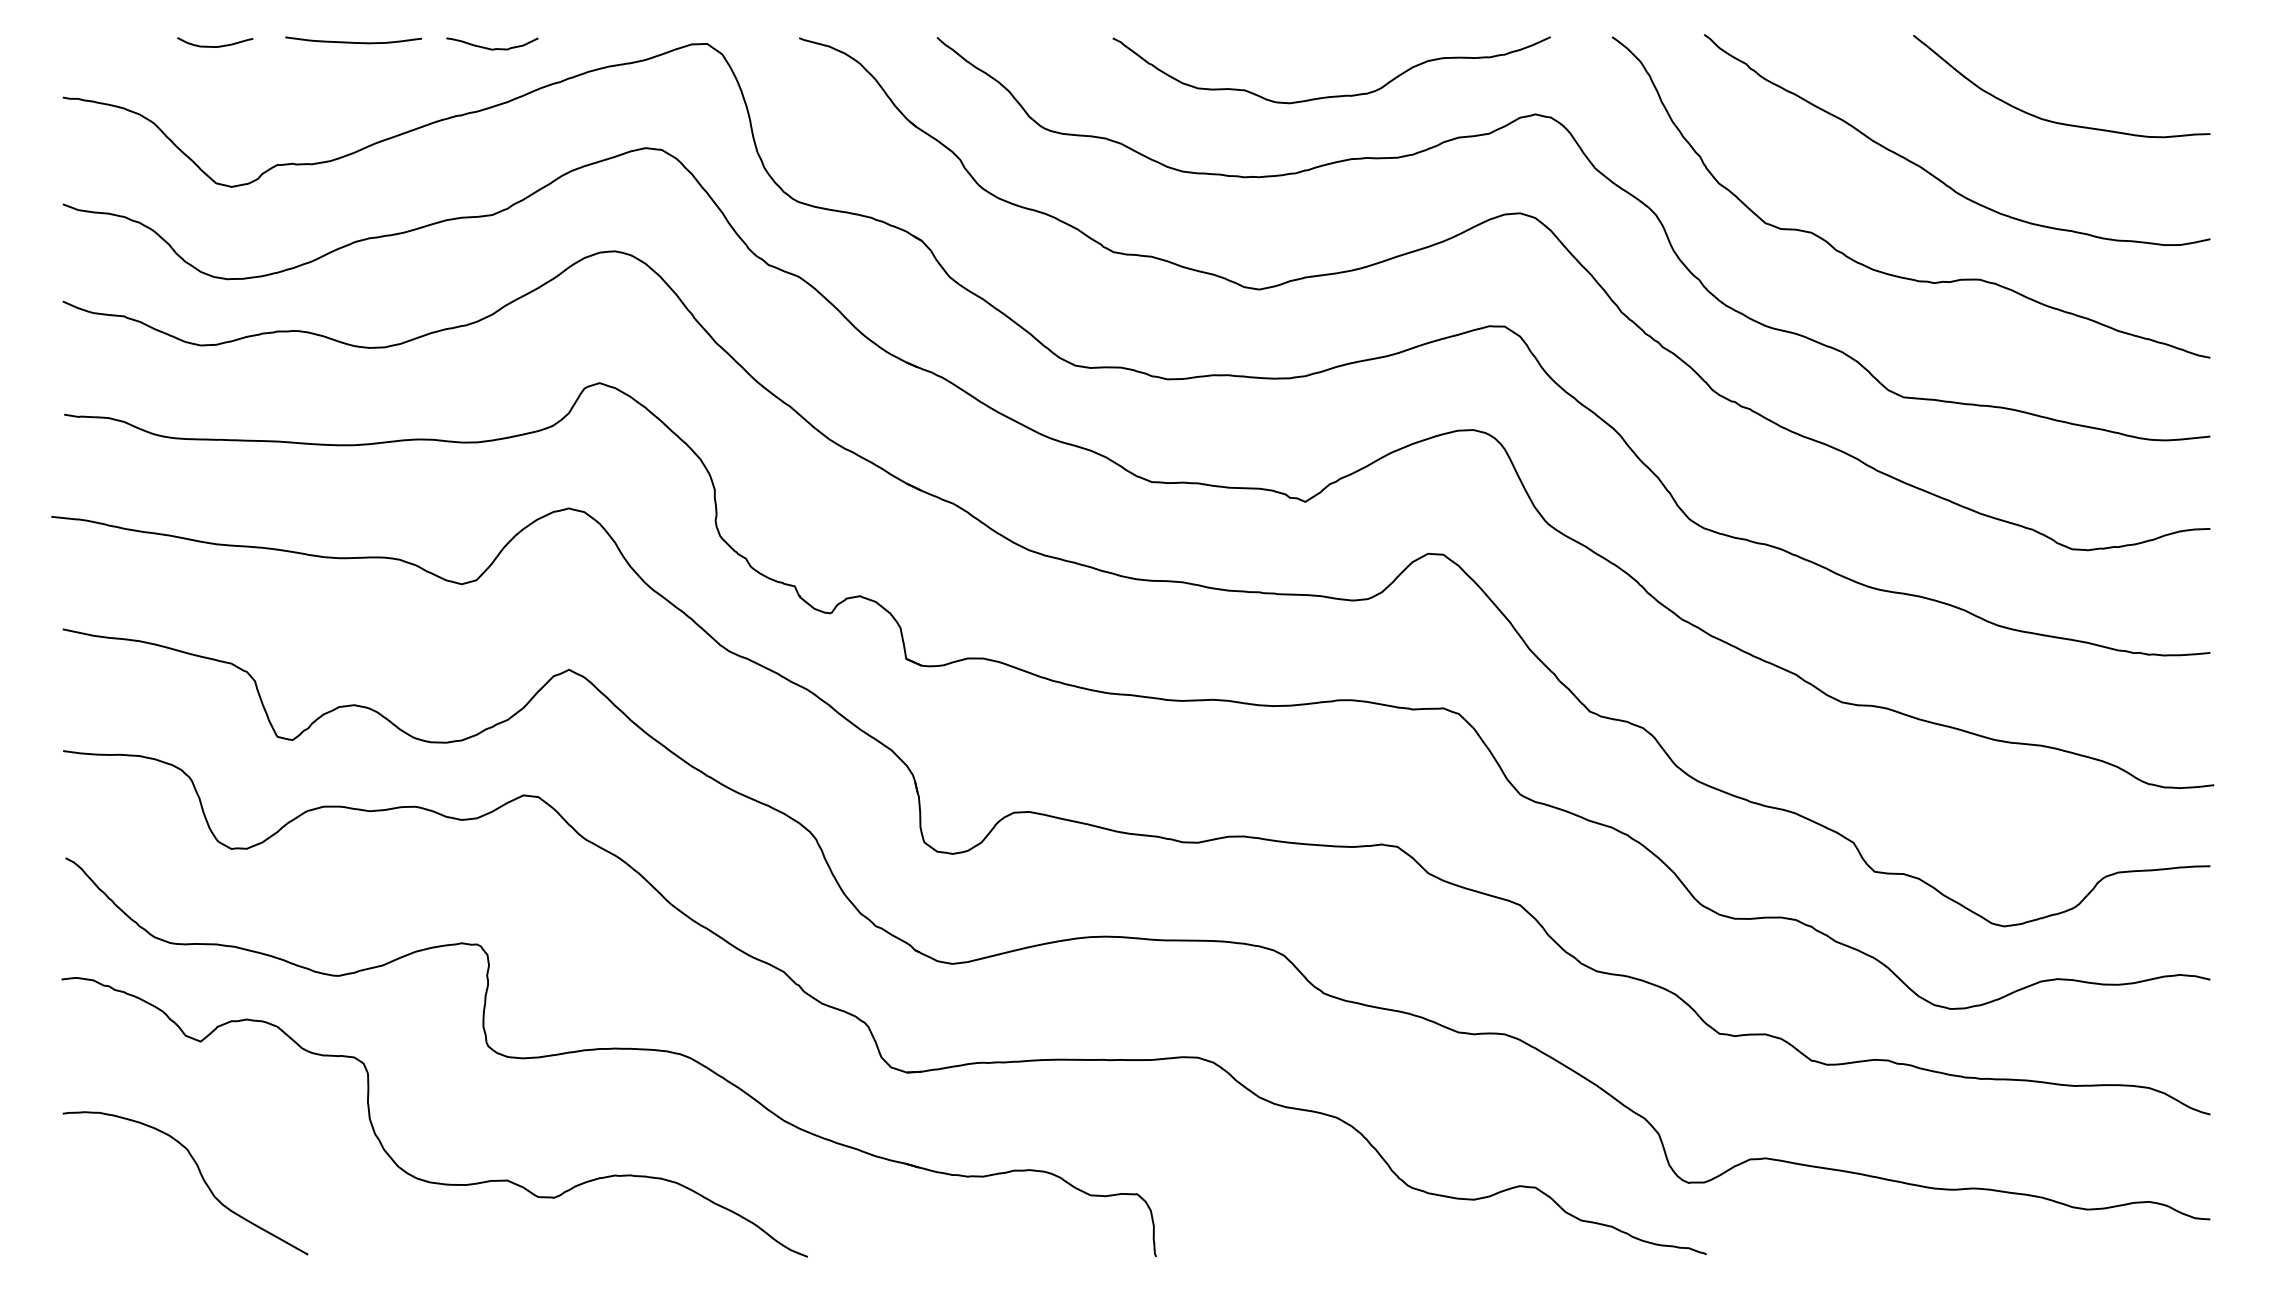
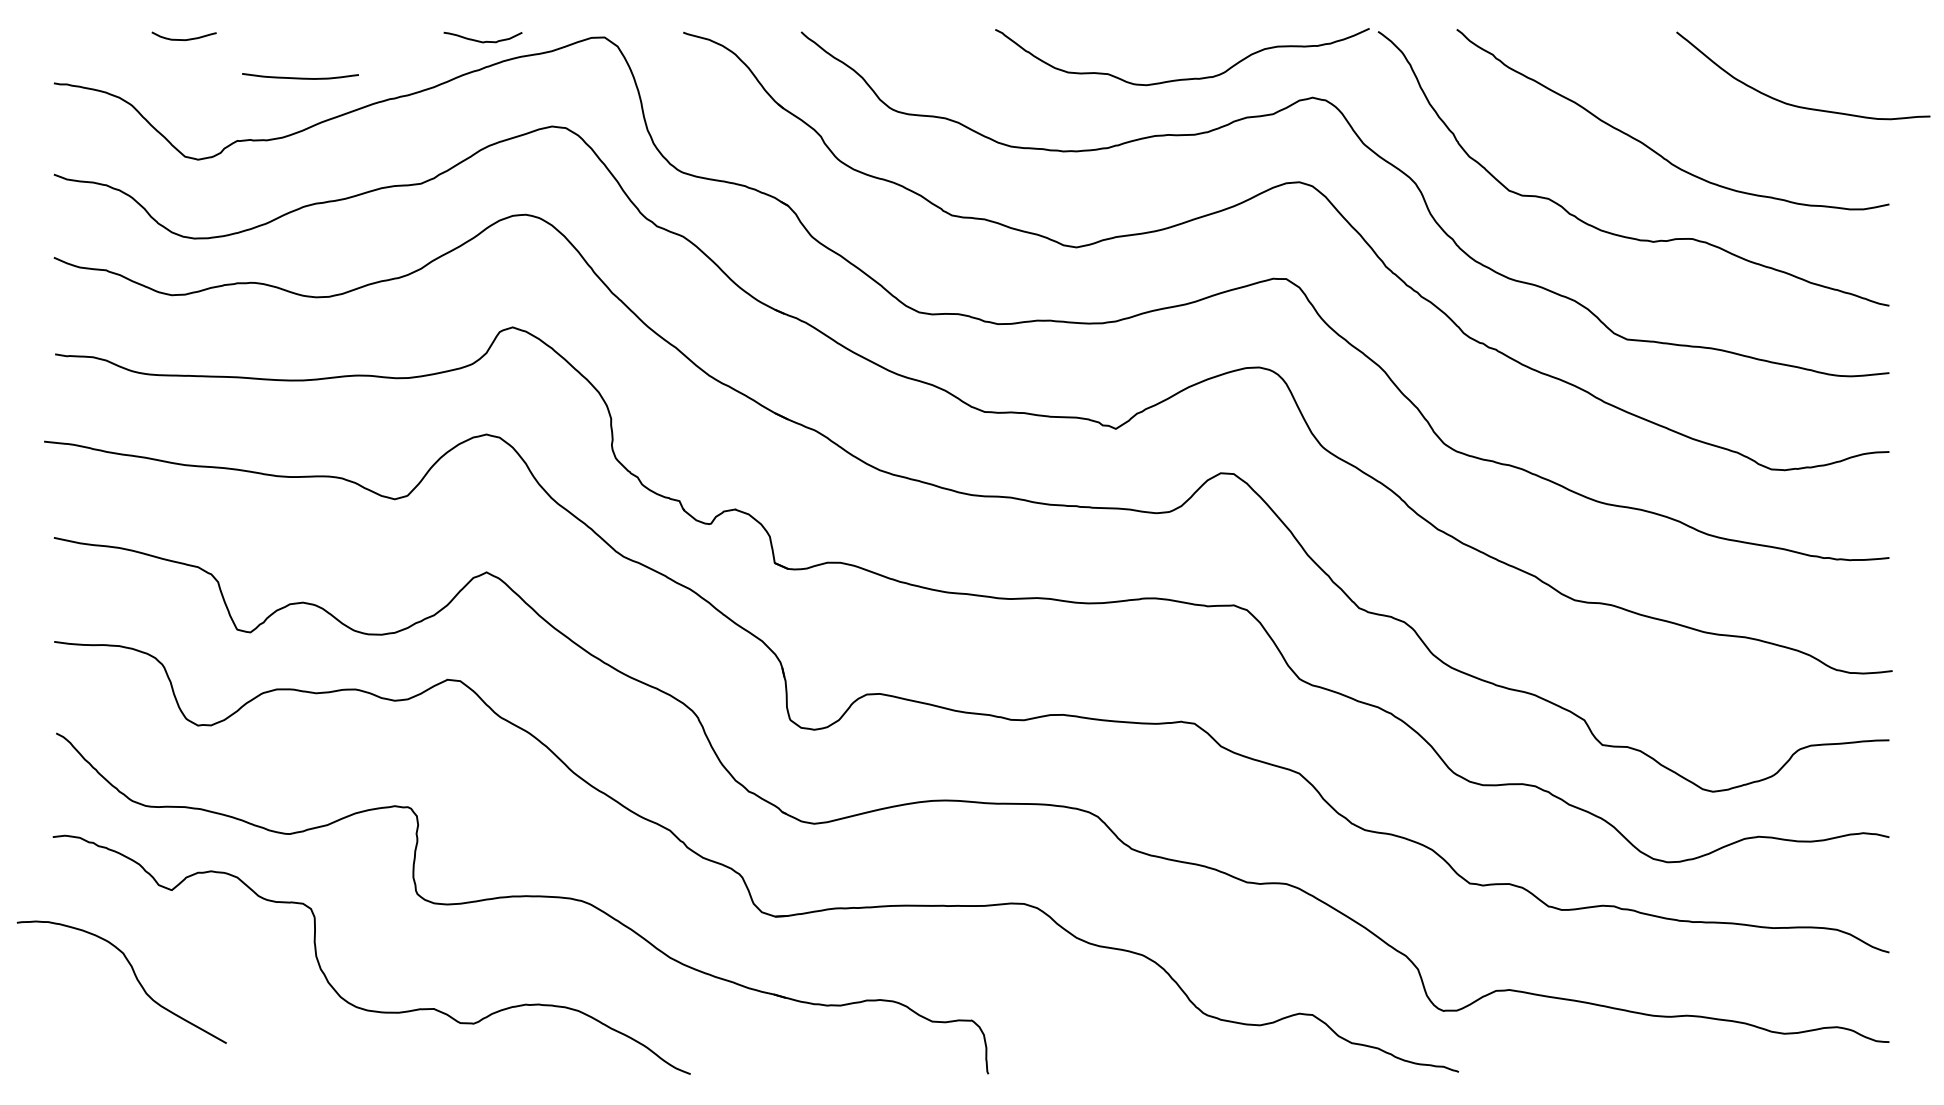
curve: (353, 41) -> (300, 77), moved
curve: (489, 47) -> (480, 40), moved
curve: (1331, 95) -> (1182, 78), moved
curve: (2054, 121) -> (1797, 105), moved
curve: (200, 1175) -> (134, 975), moved

